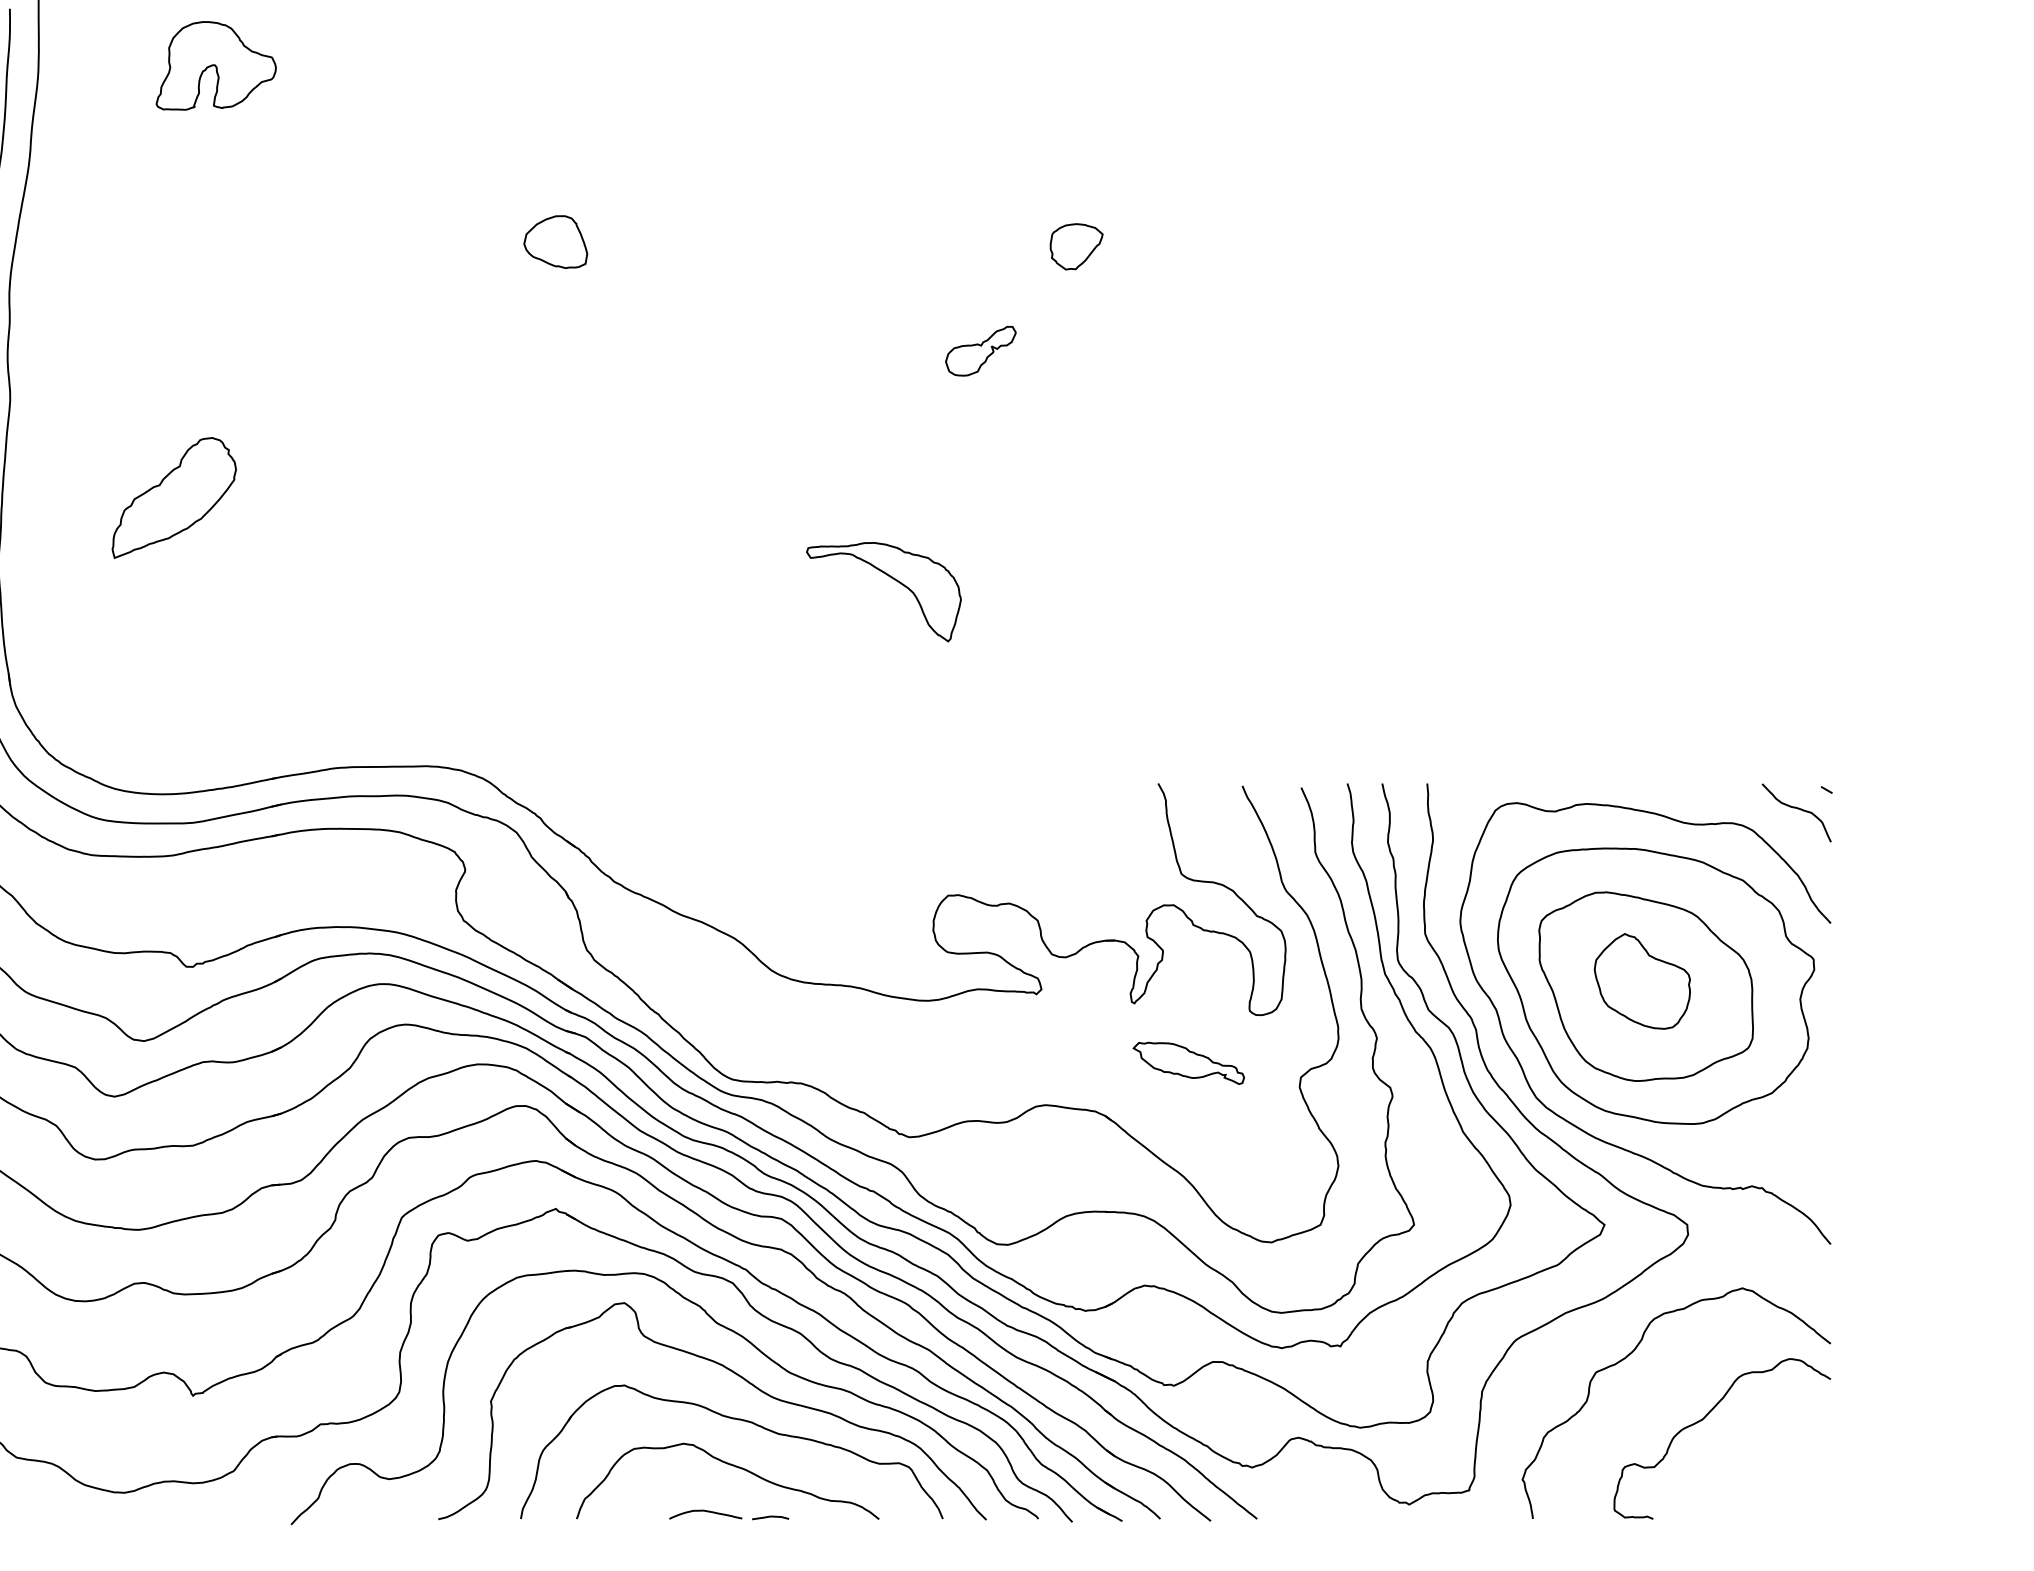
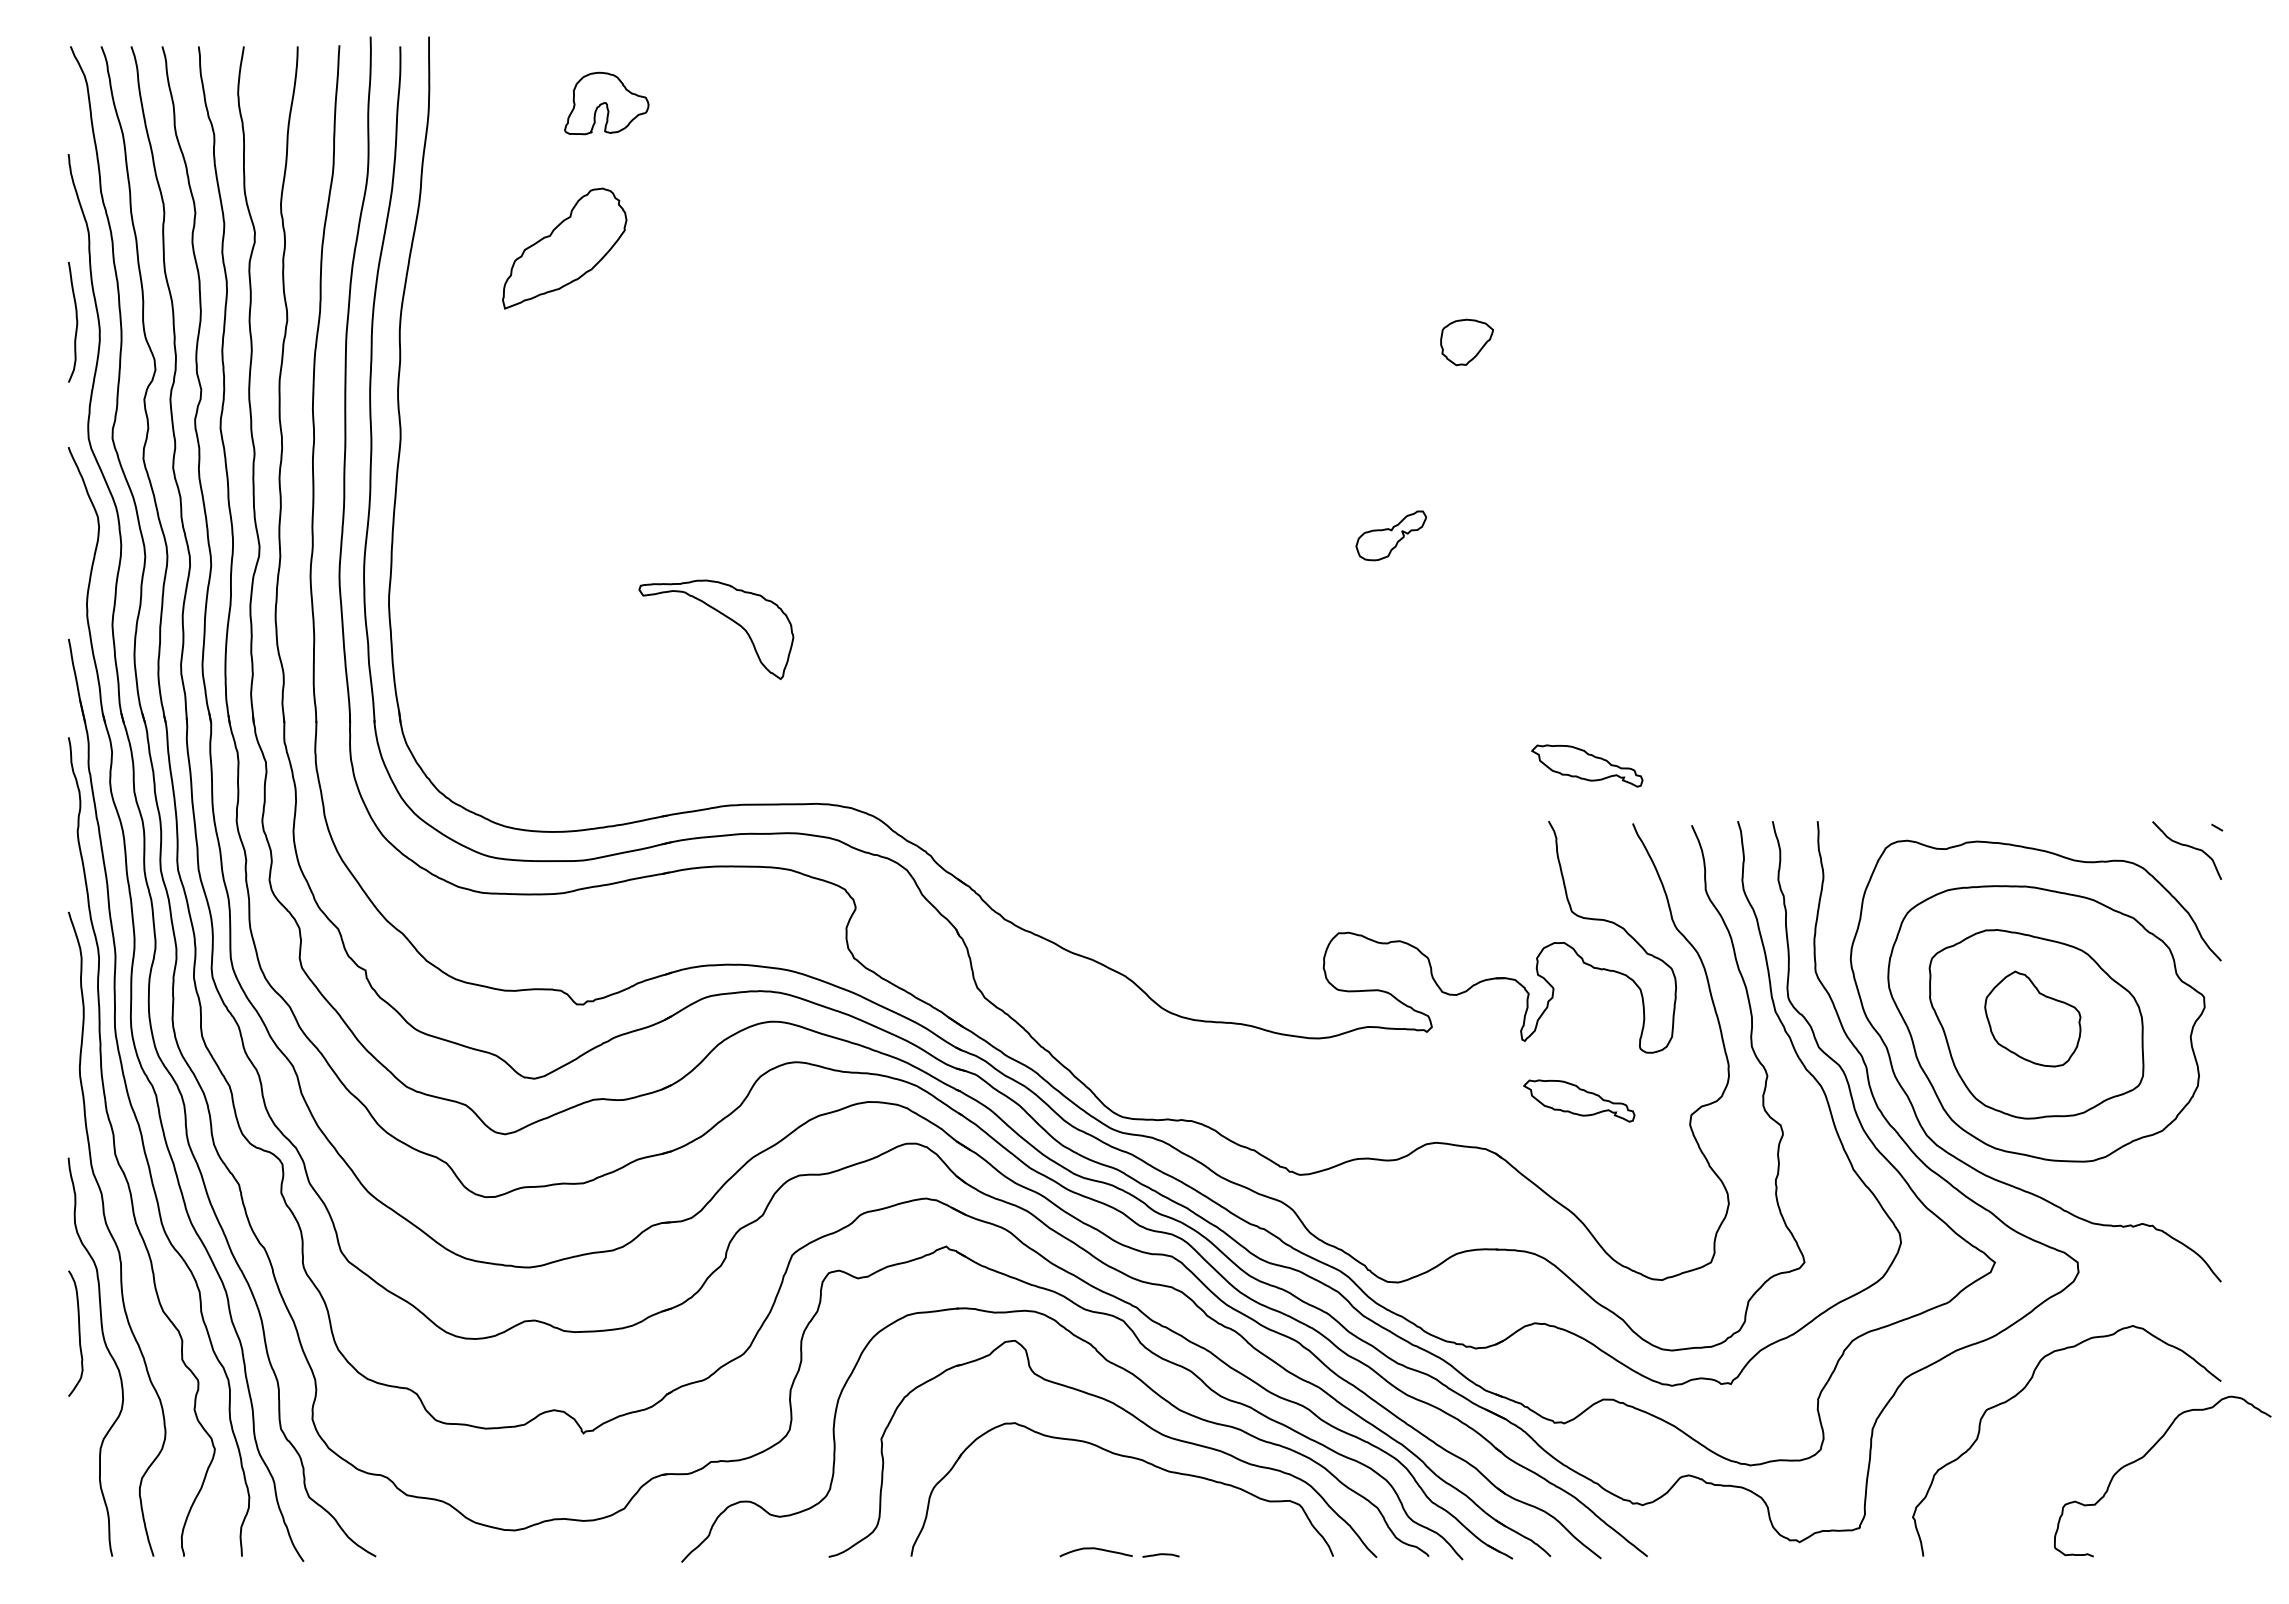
part: (216, 65) -> (606, 103), size x0.7
part: (555, 241) -> (945, 279), removed
part: (1076, 246) -> (1466, 342), moved
part: (980, 350) -> (1390, 535), moved
part: (174, 497) -> (564, 248), moved
part: (892, 578) -> (724, 616), moved
part: (1197, 727) -> (1587, 765), added
curve: (1704, 1419) -> (2144, 1457), moved
curve: (731, 1465) -> (1121, 1503), removed

